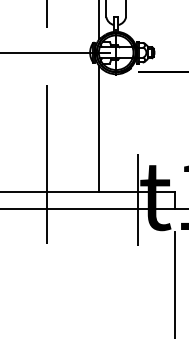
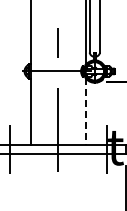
line: (98, 130) -> (85, 112), solid -> dashed

